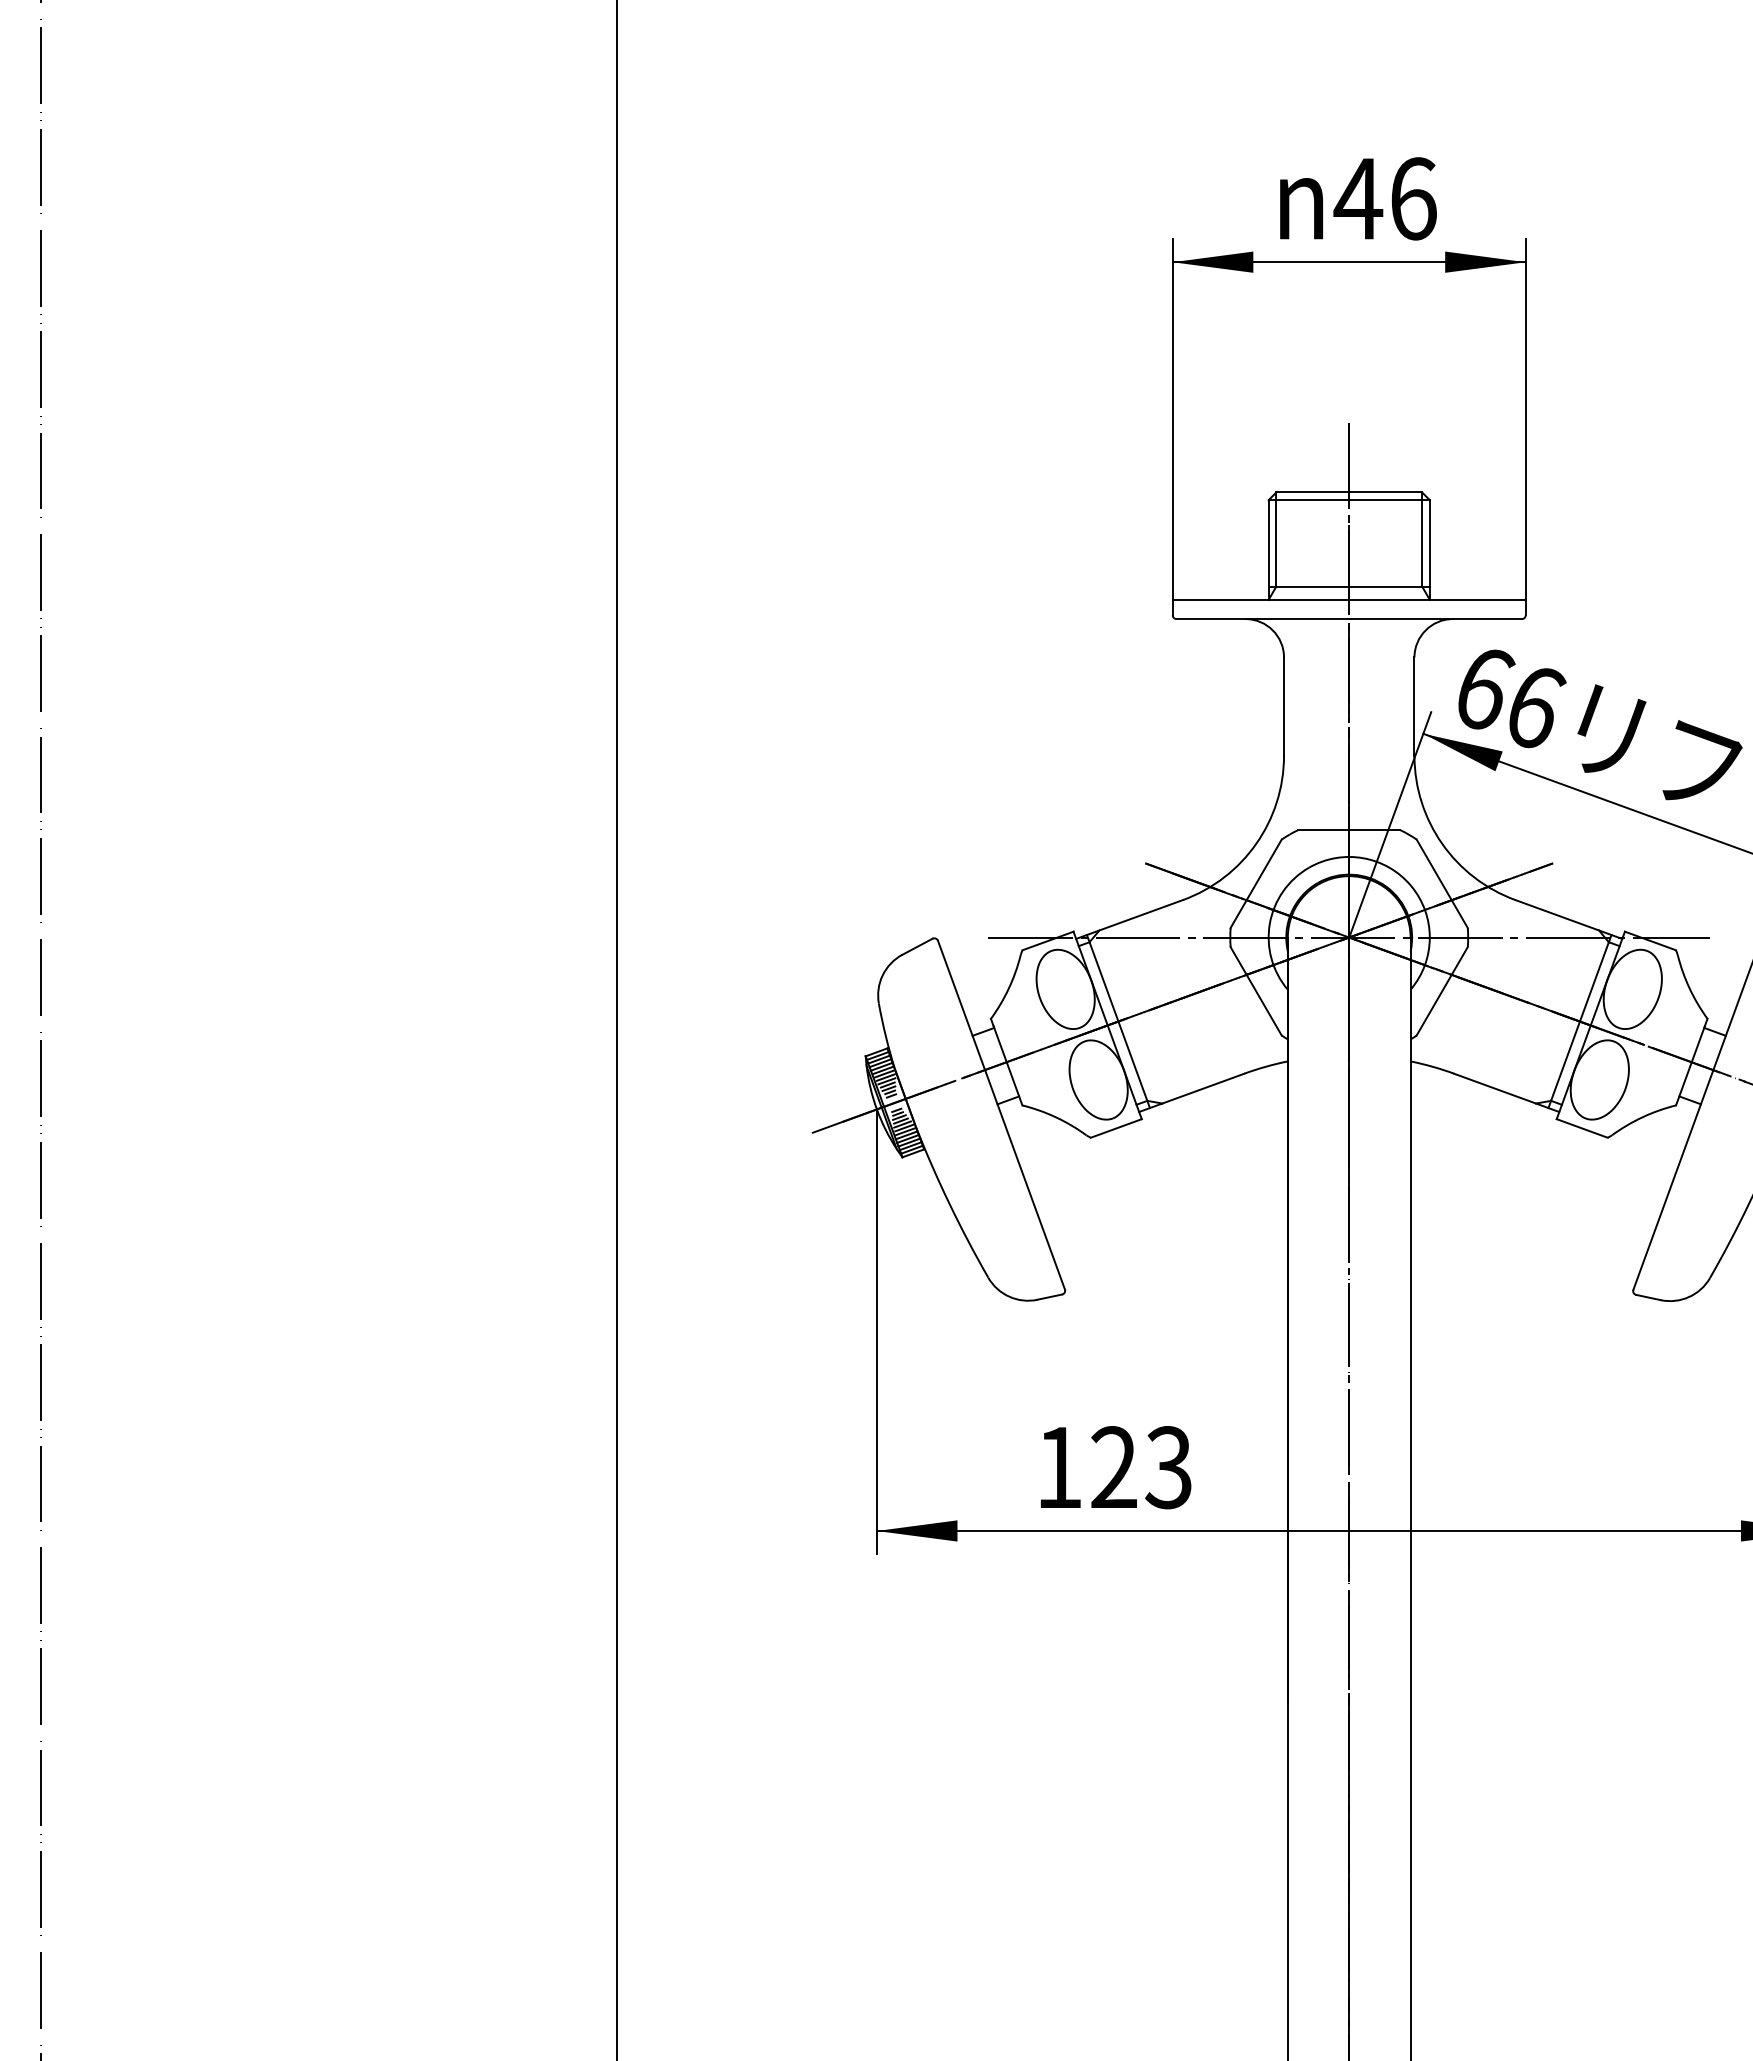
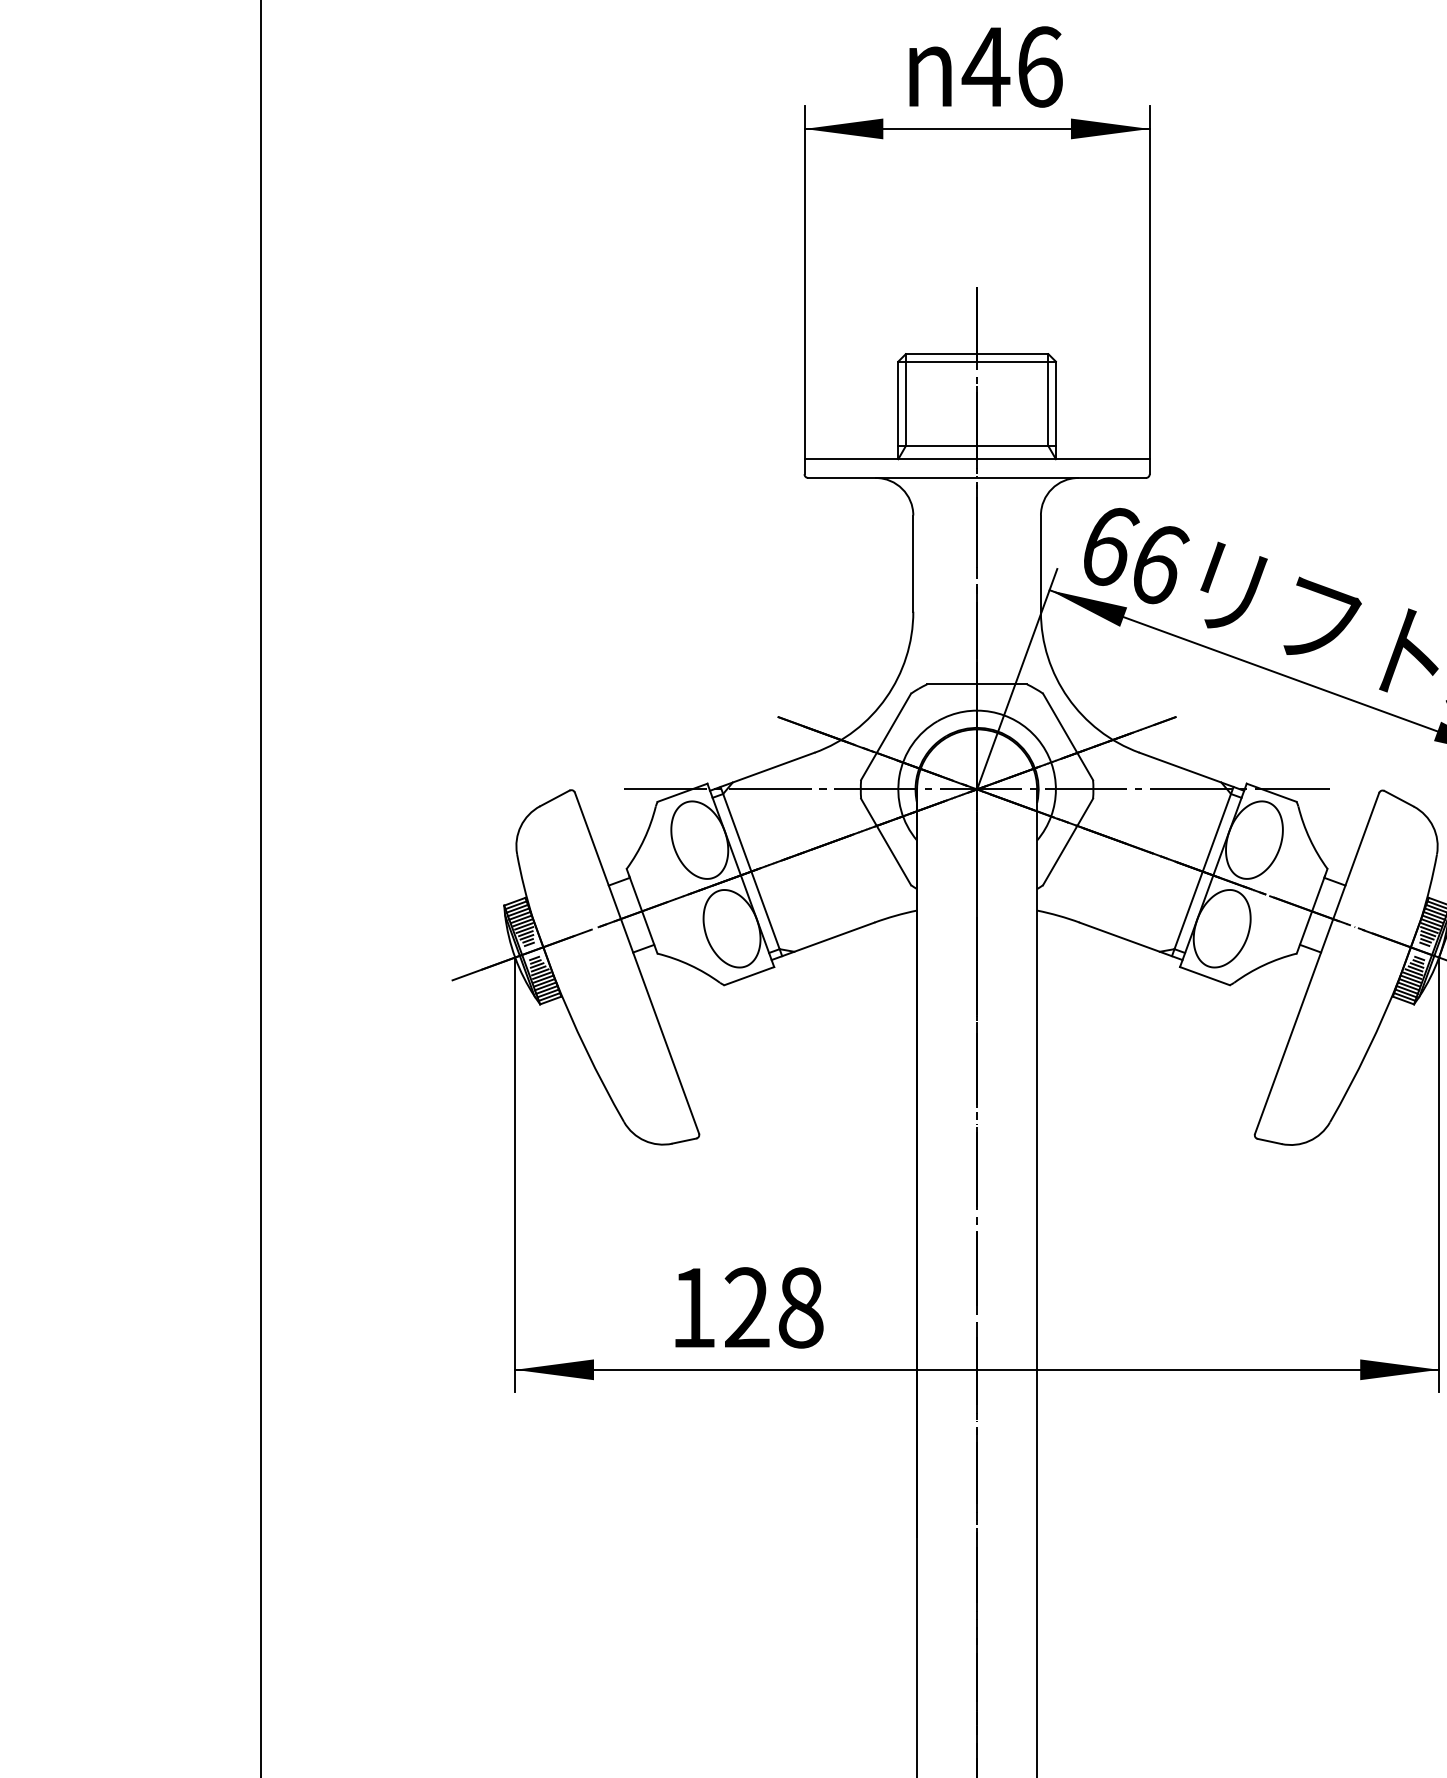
text: (1168, 1467) -> (800, 1307), 123 -> 128

